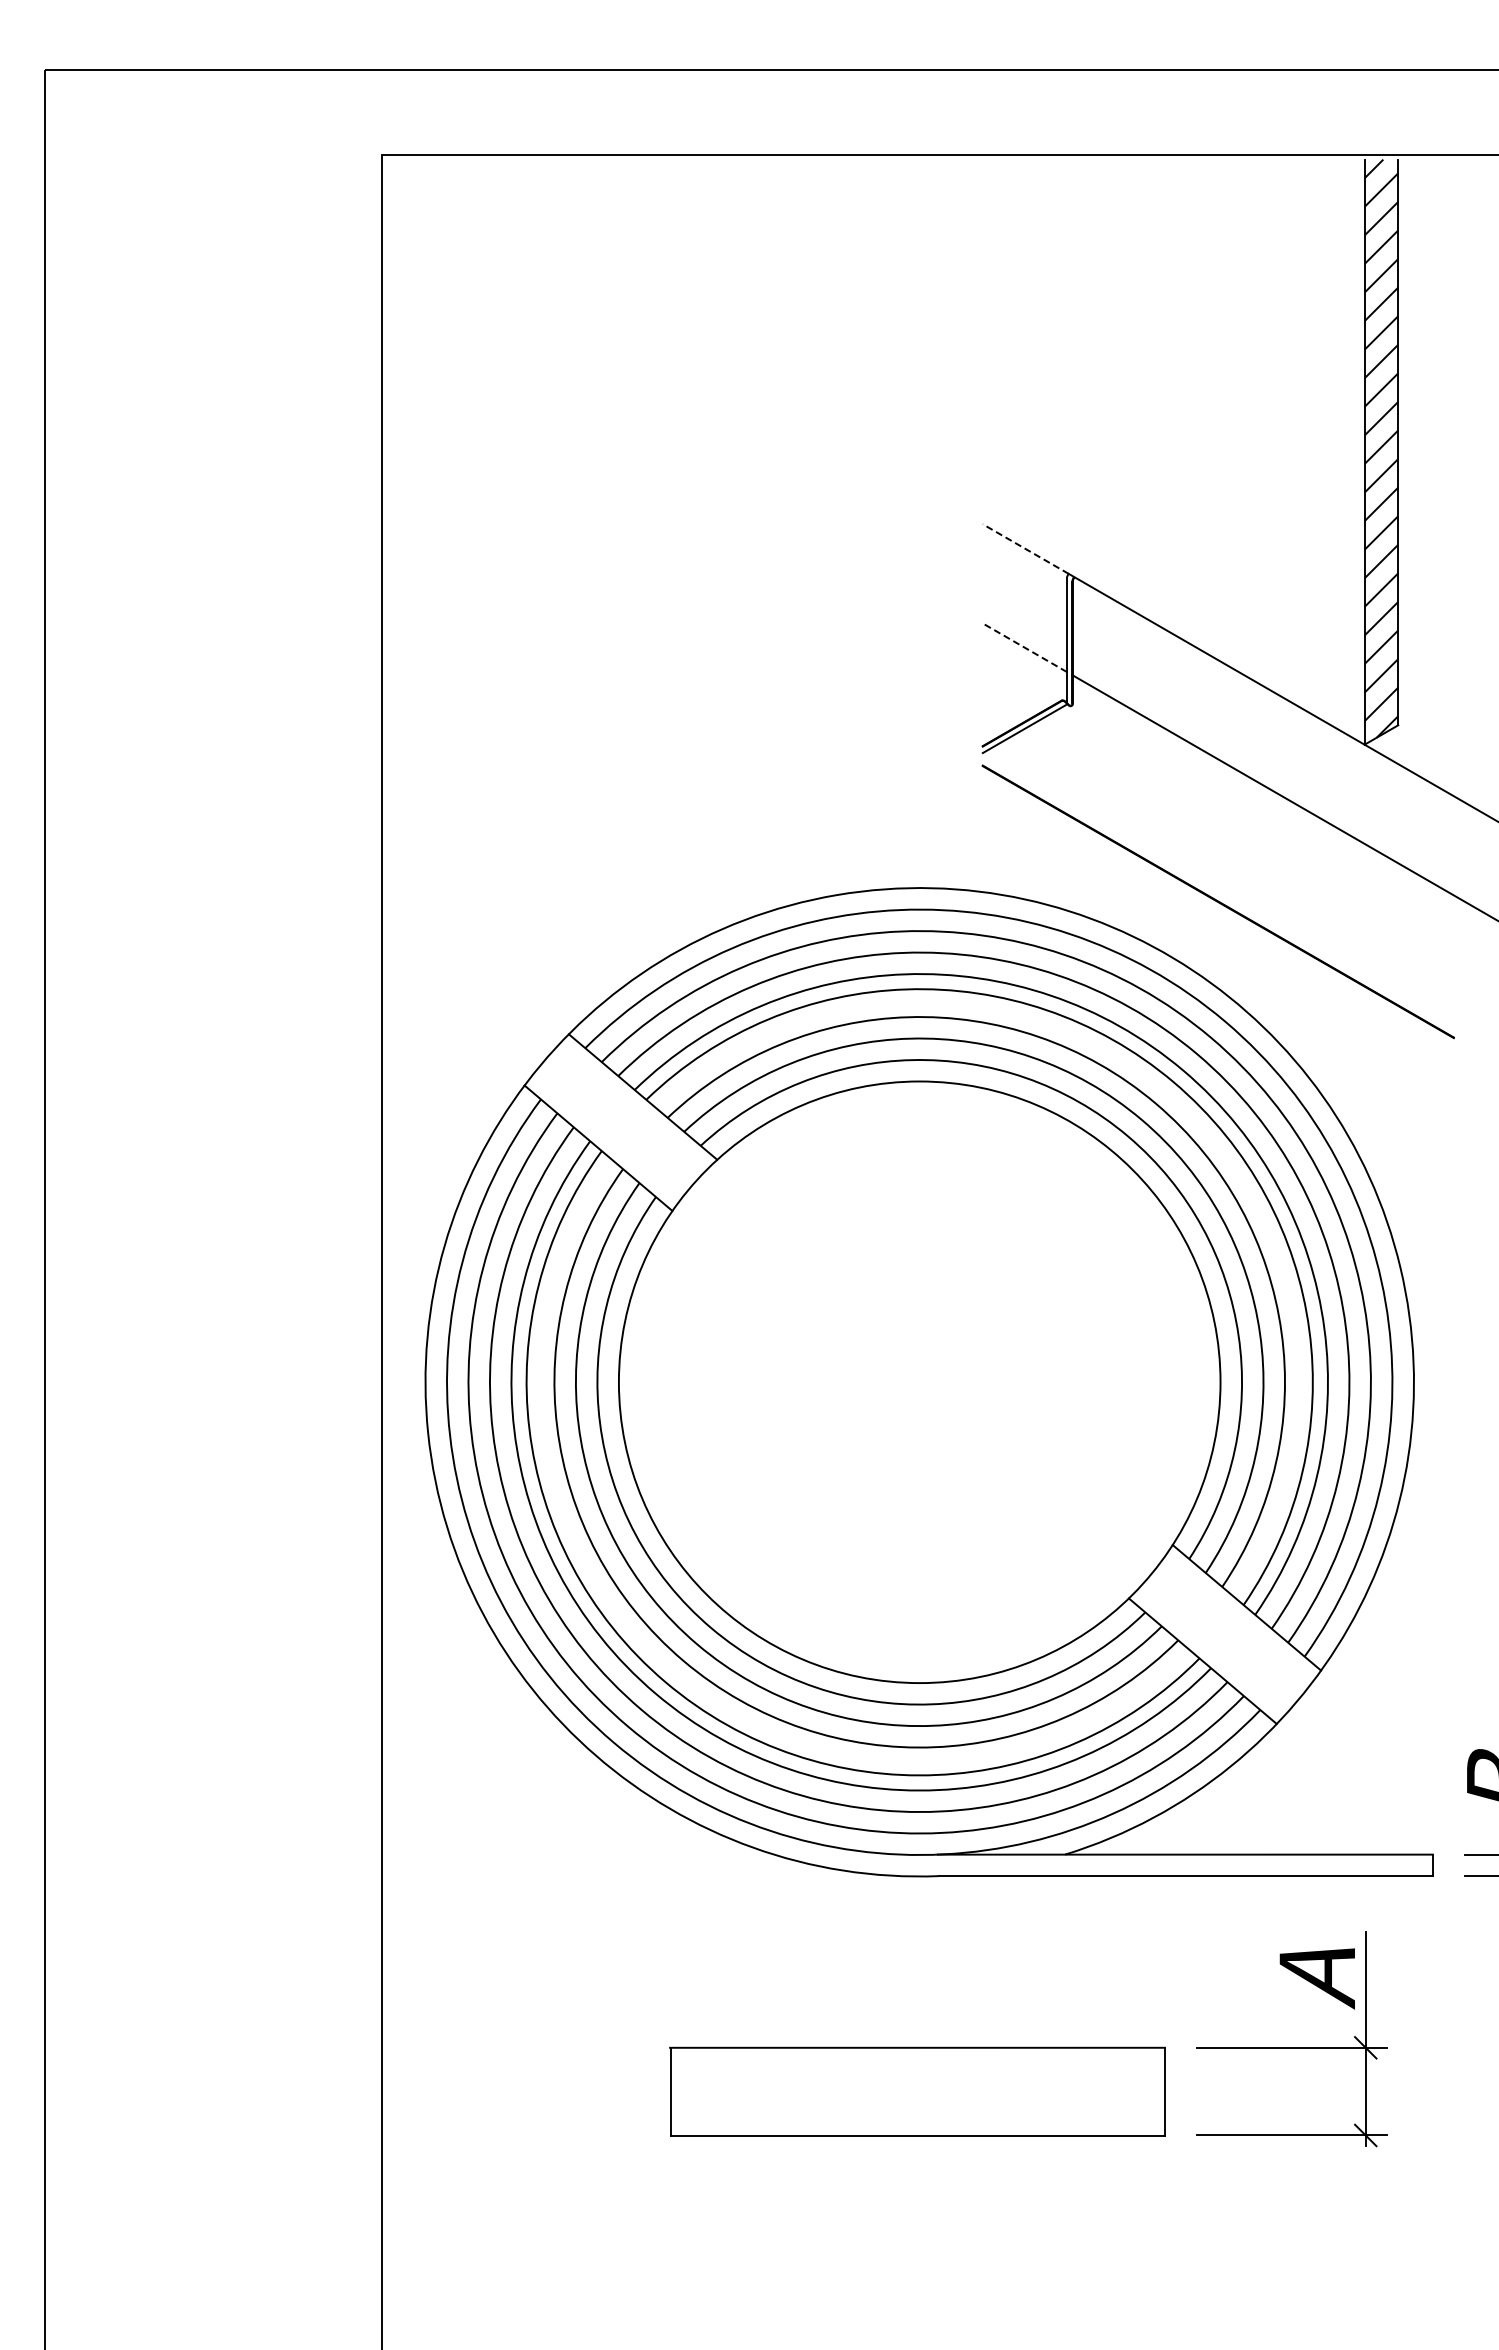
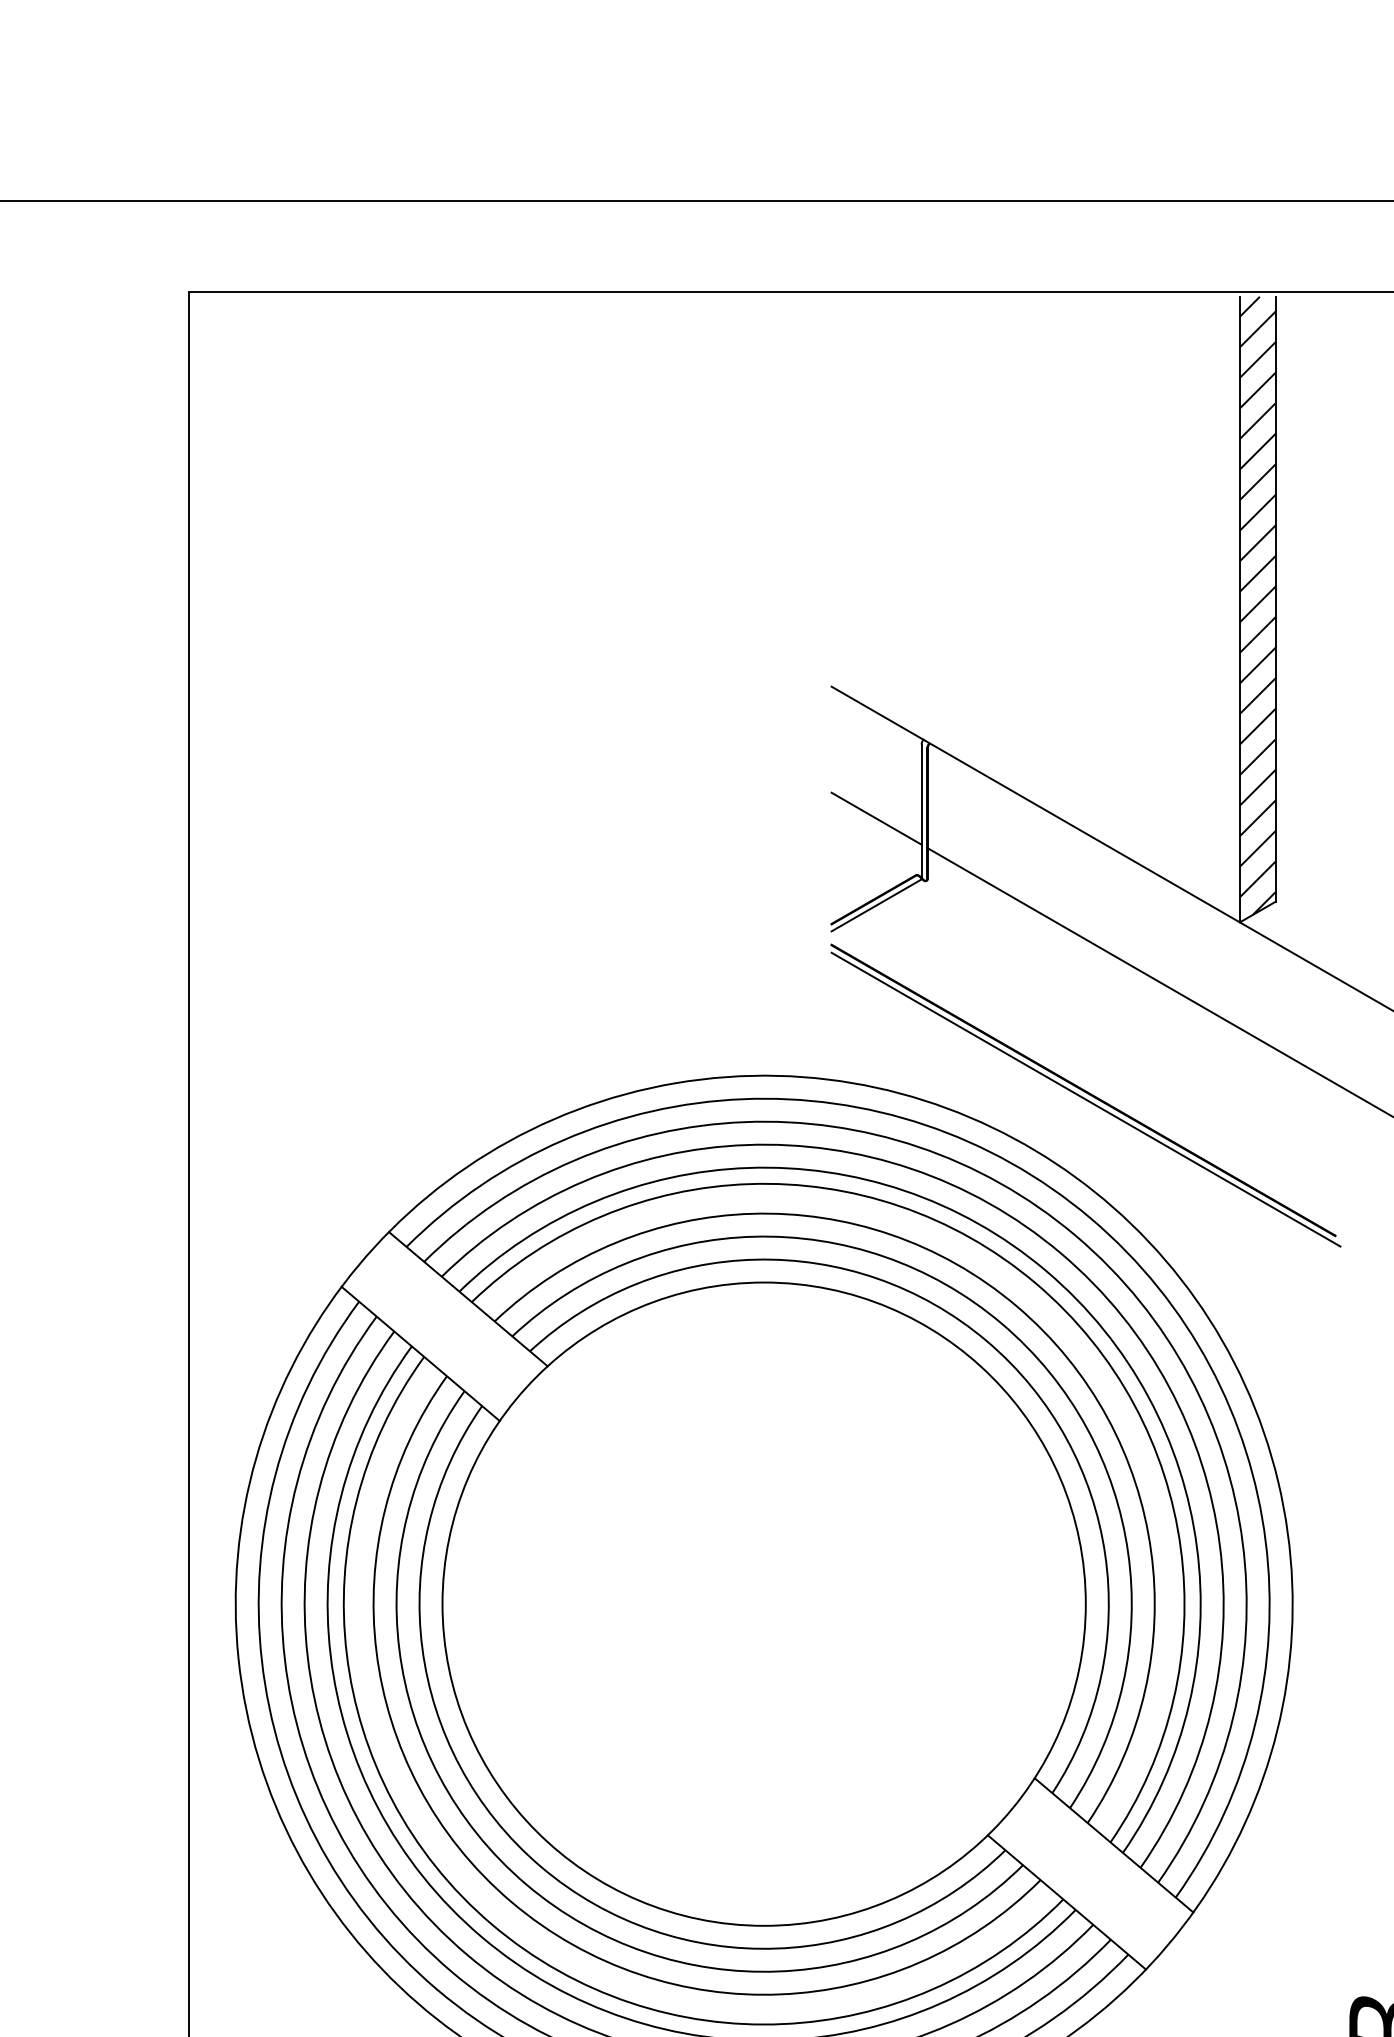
line: (1025, 549) -> (877, 713), dashed -> solid
line: (1024, 647) -> (876, 818), dashed -> solid
line: (1220, 910) -> (1085, 1099), added

